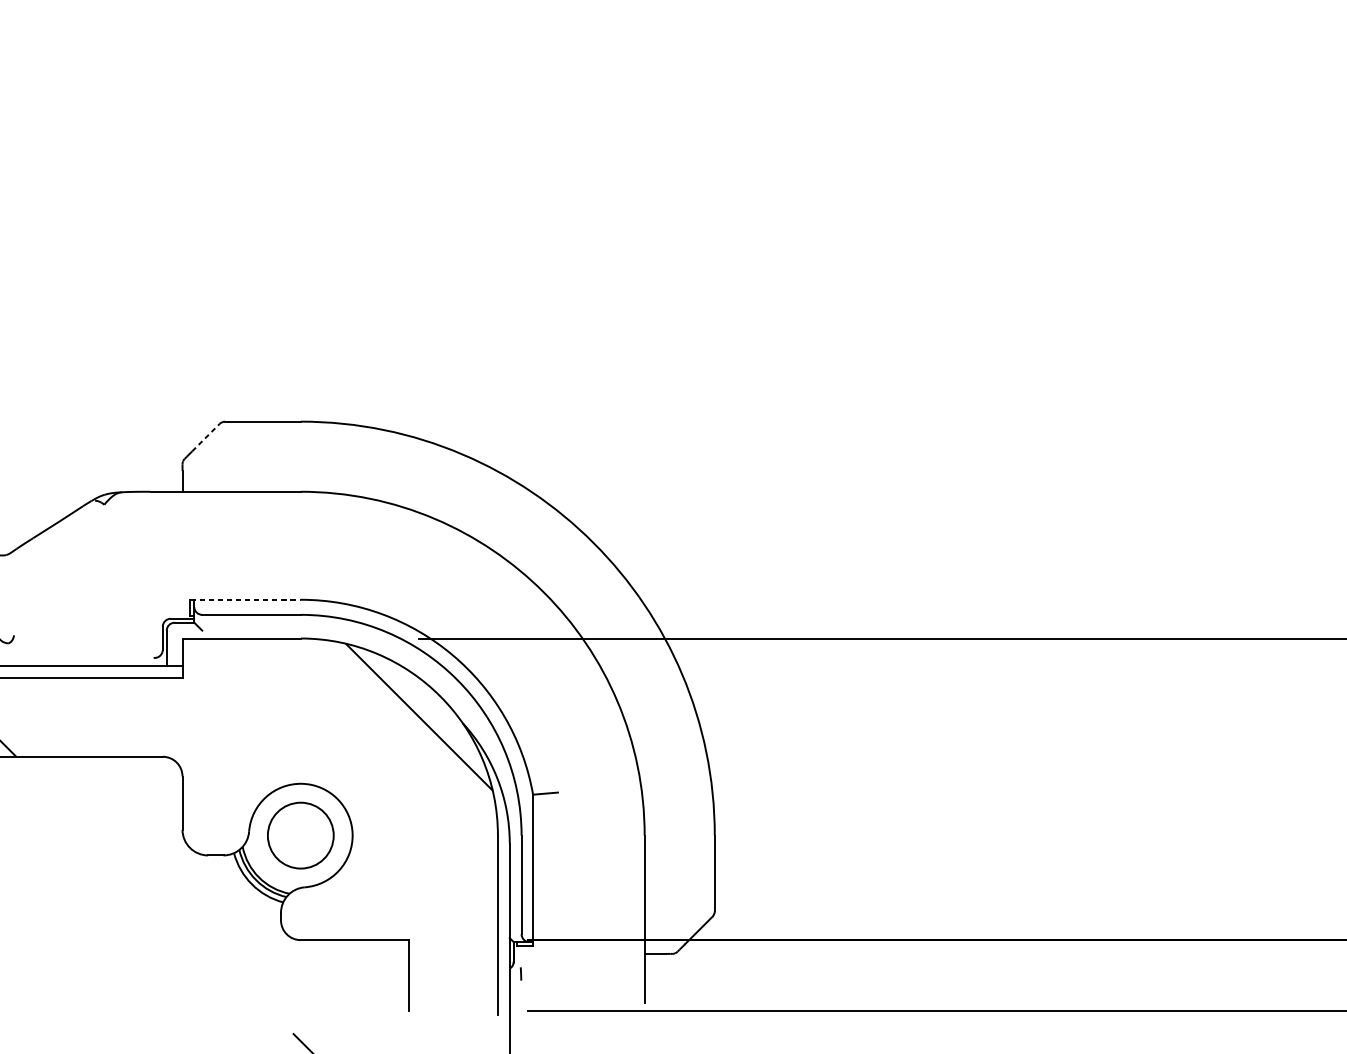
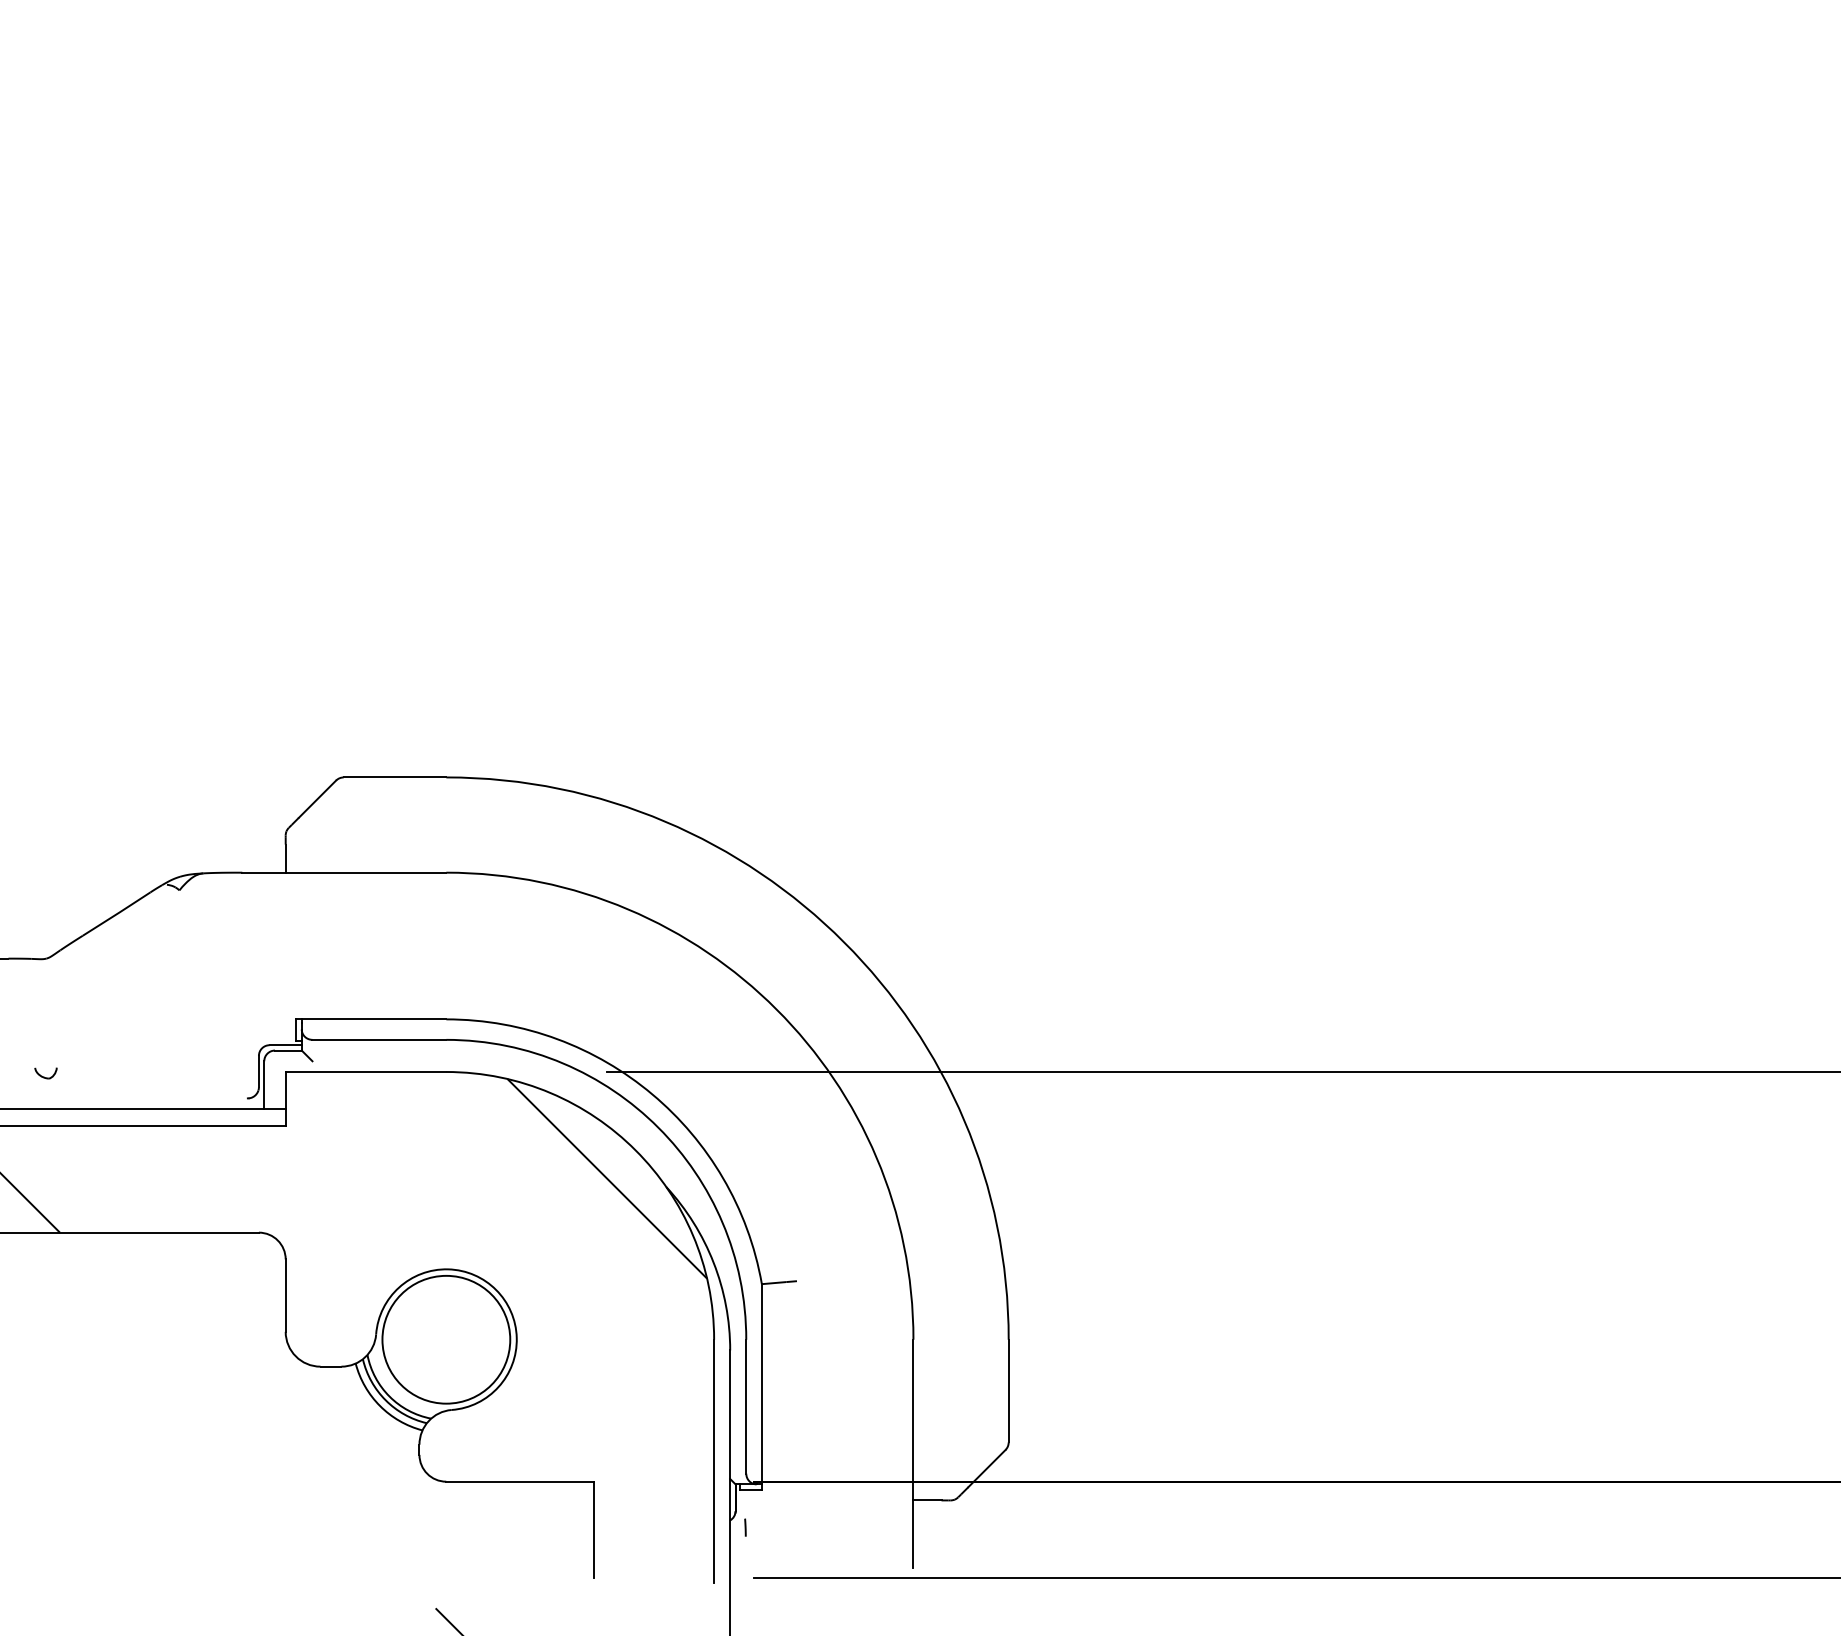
line: (205, 437) -> (317, 798), dashed -> solid
line: (245, 599) -> (371, 1019), dashed -> solid
circle: (300, 835) -> (446, 1339), size x1.43

